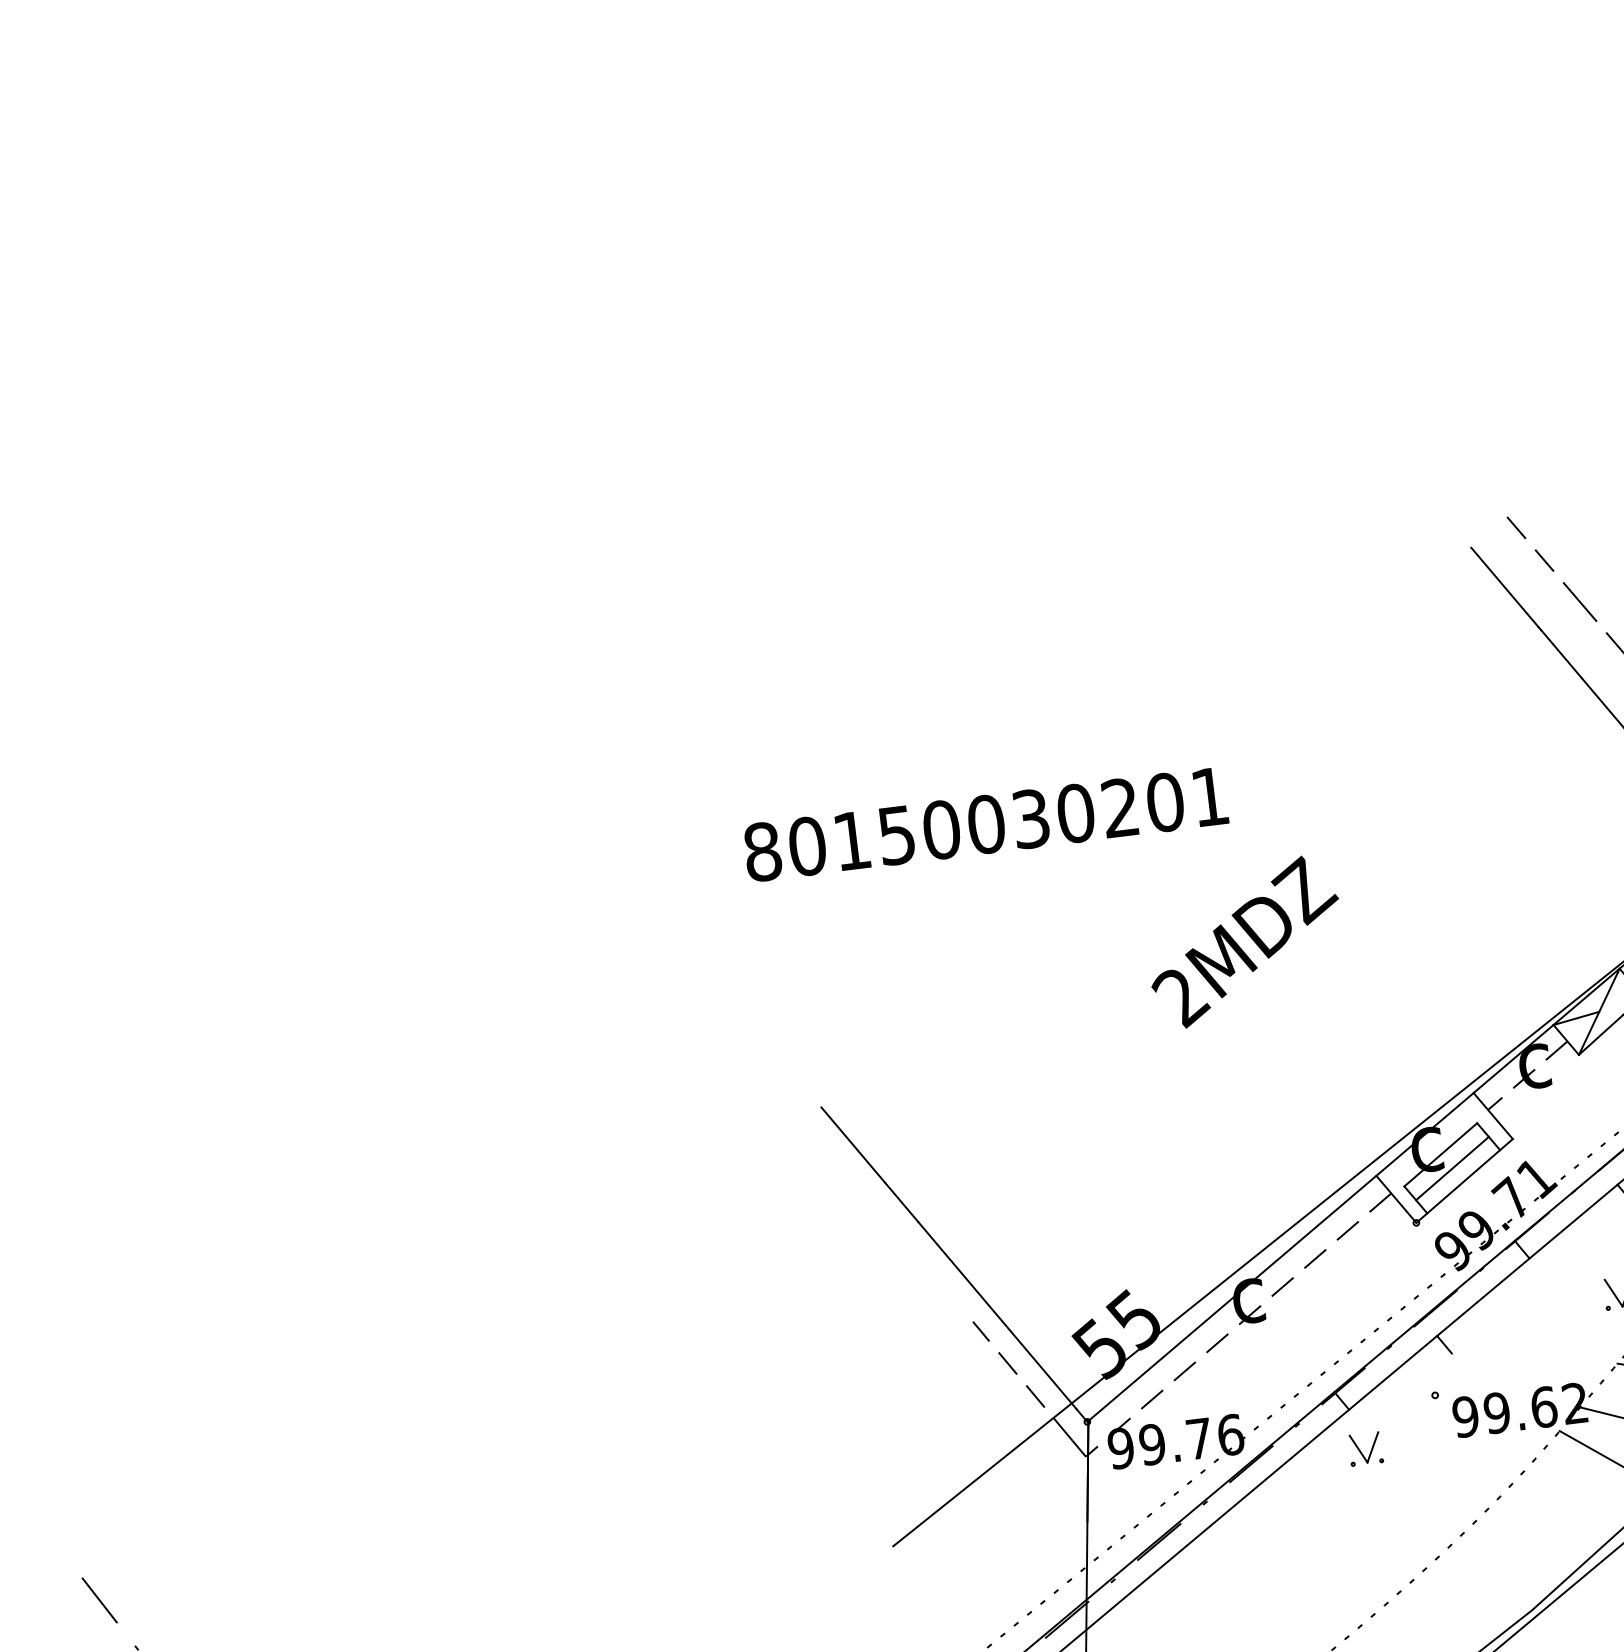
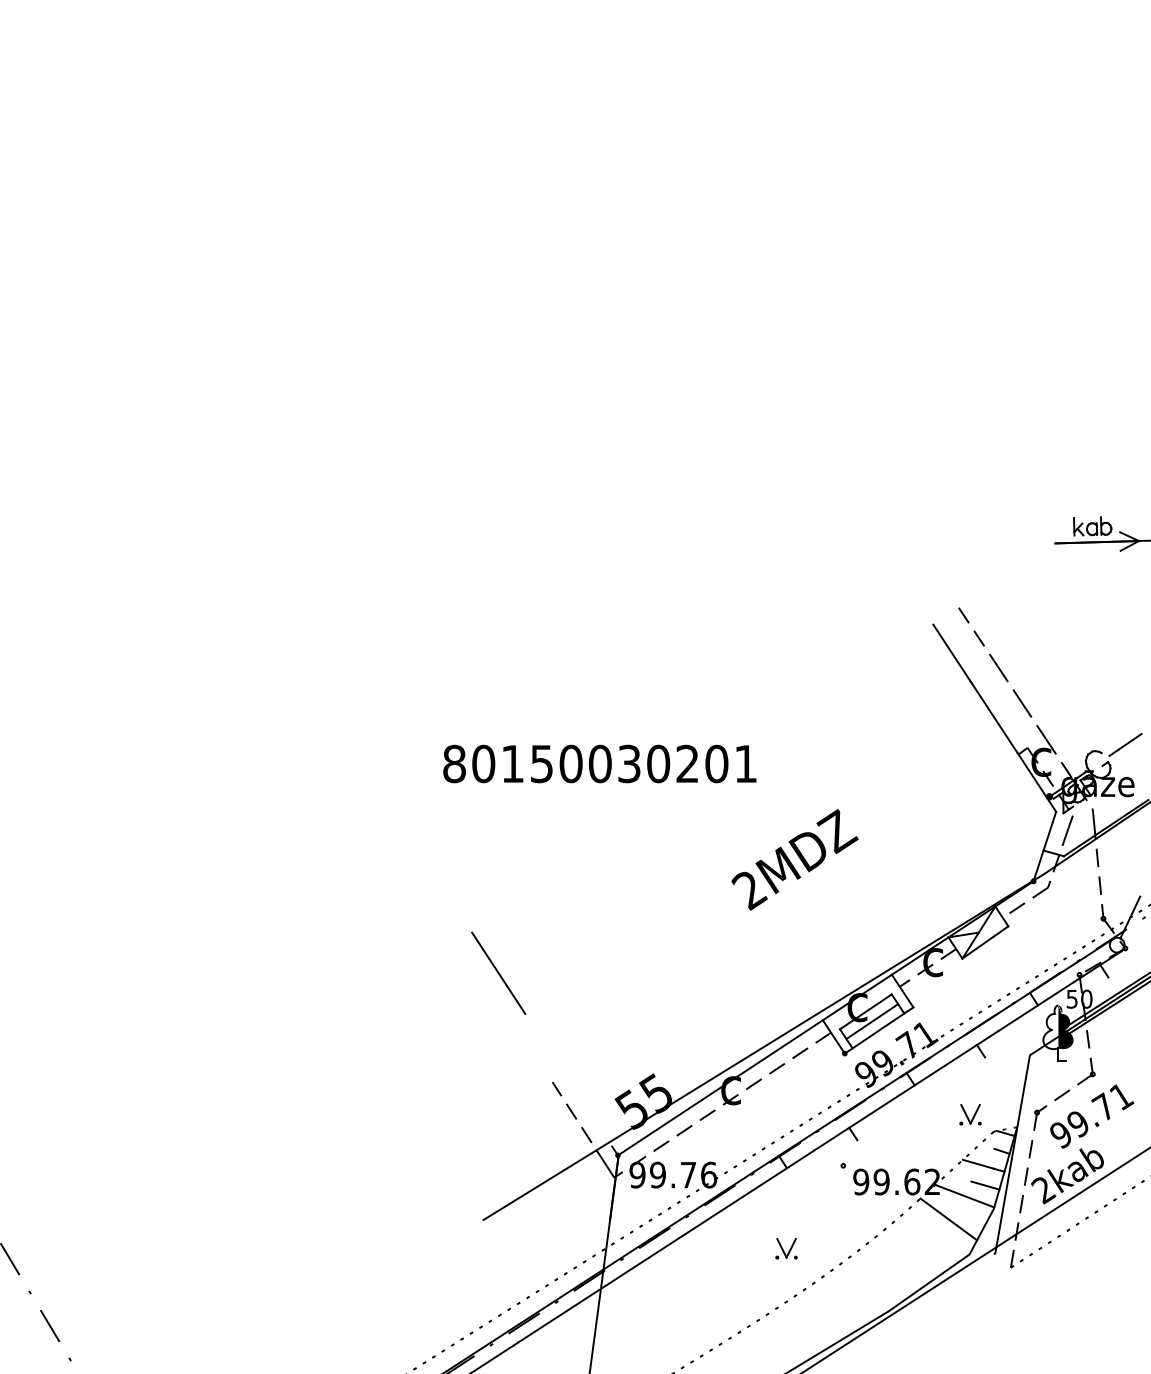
text: (1244, 941) -> (794, 859), moved
line: (997, 1314) -> (568, 1079), removed
part: (1365, 1448) -> (786, 1248), moved

